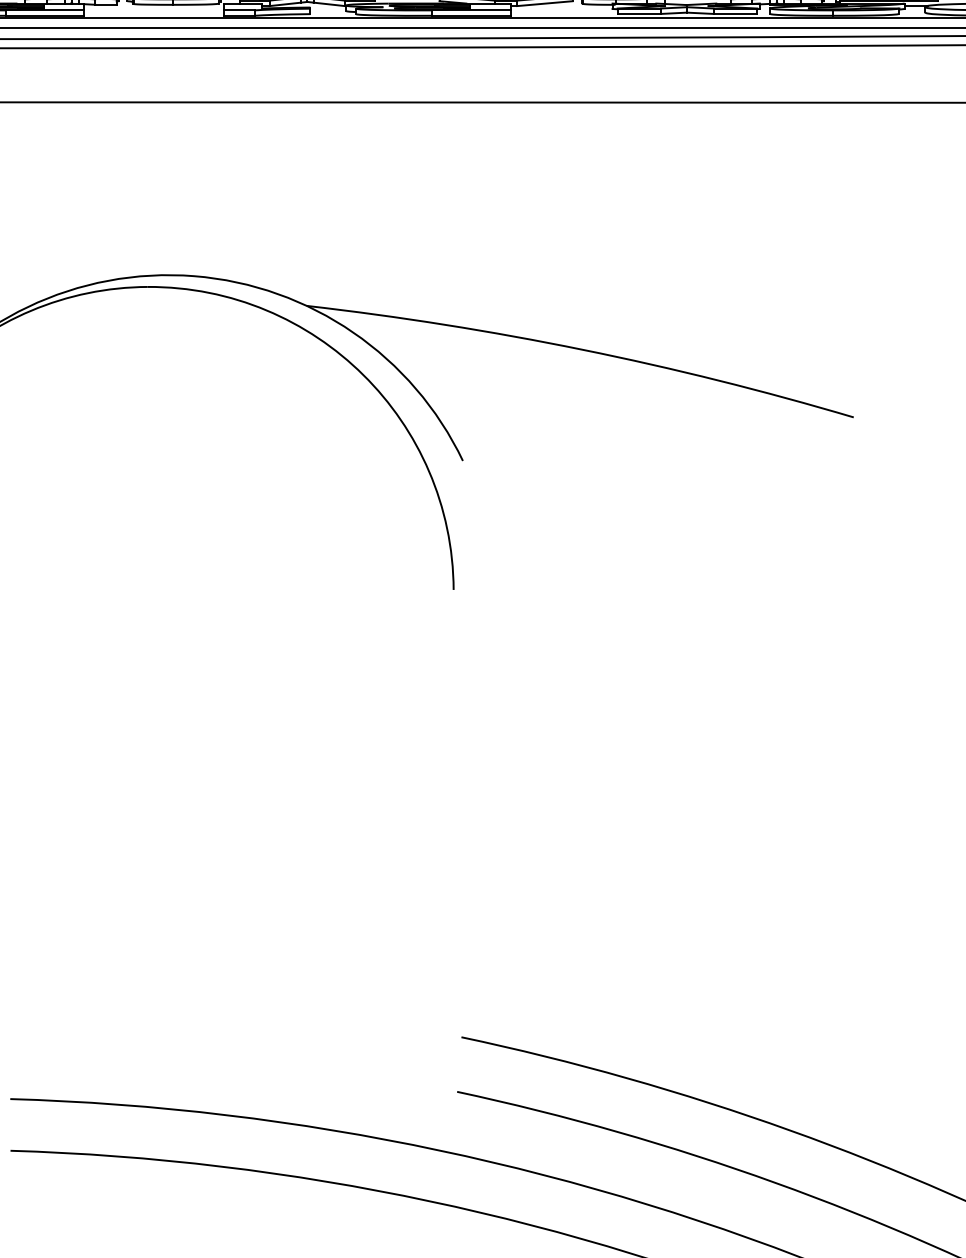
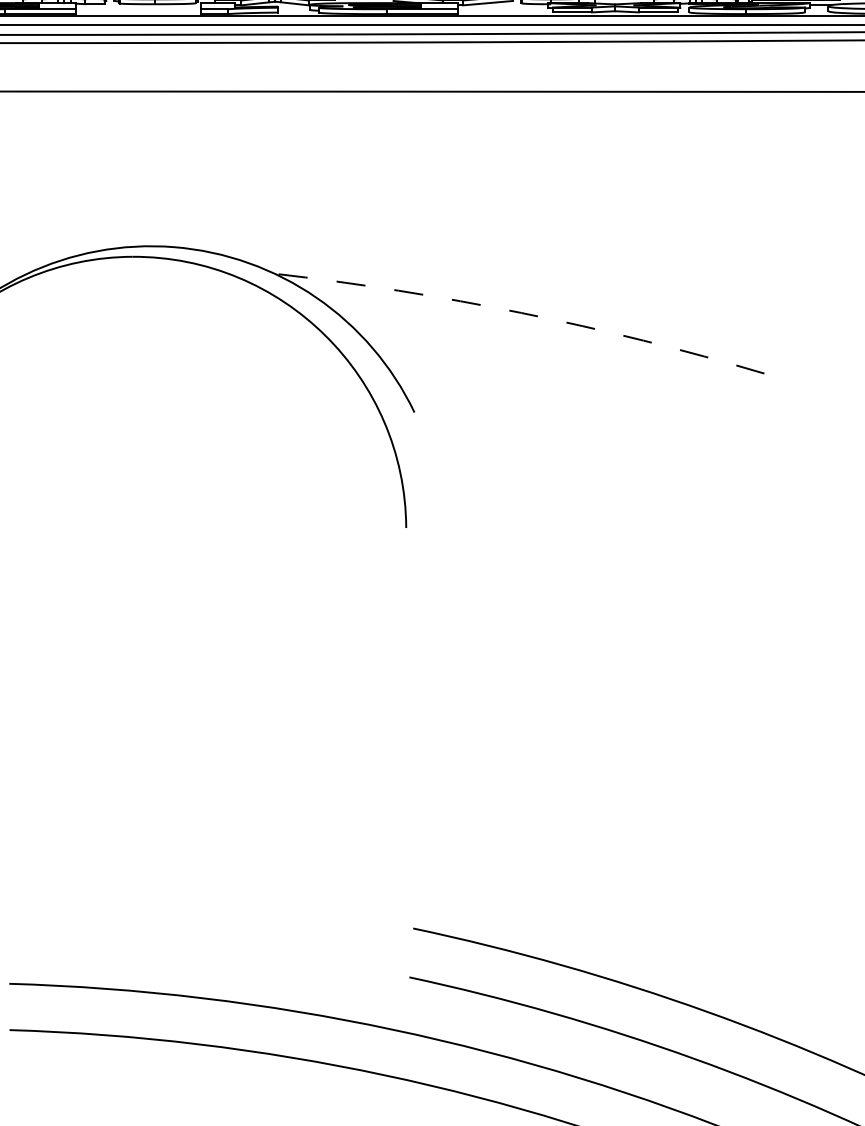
arc: (582, 349) -> (521, 312), solid -> dashed

